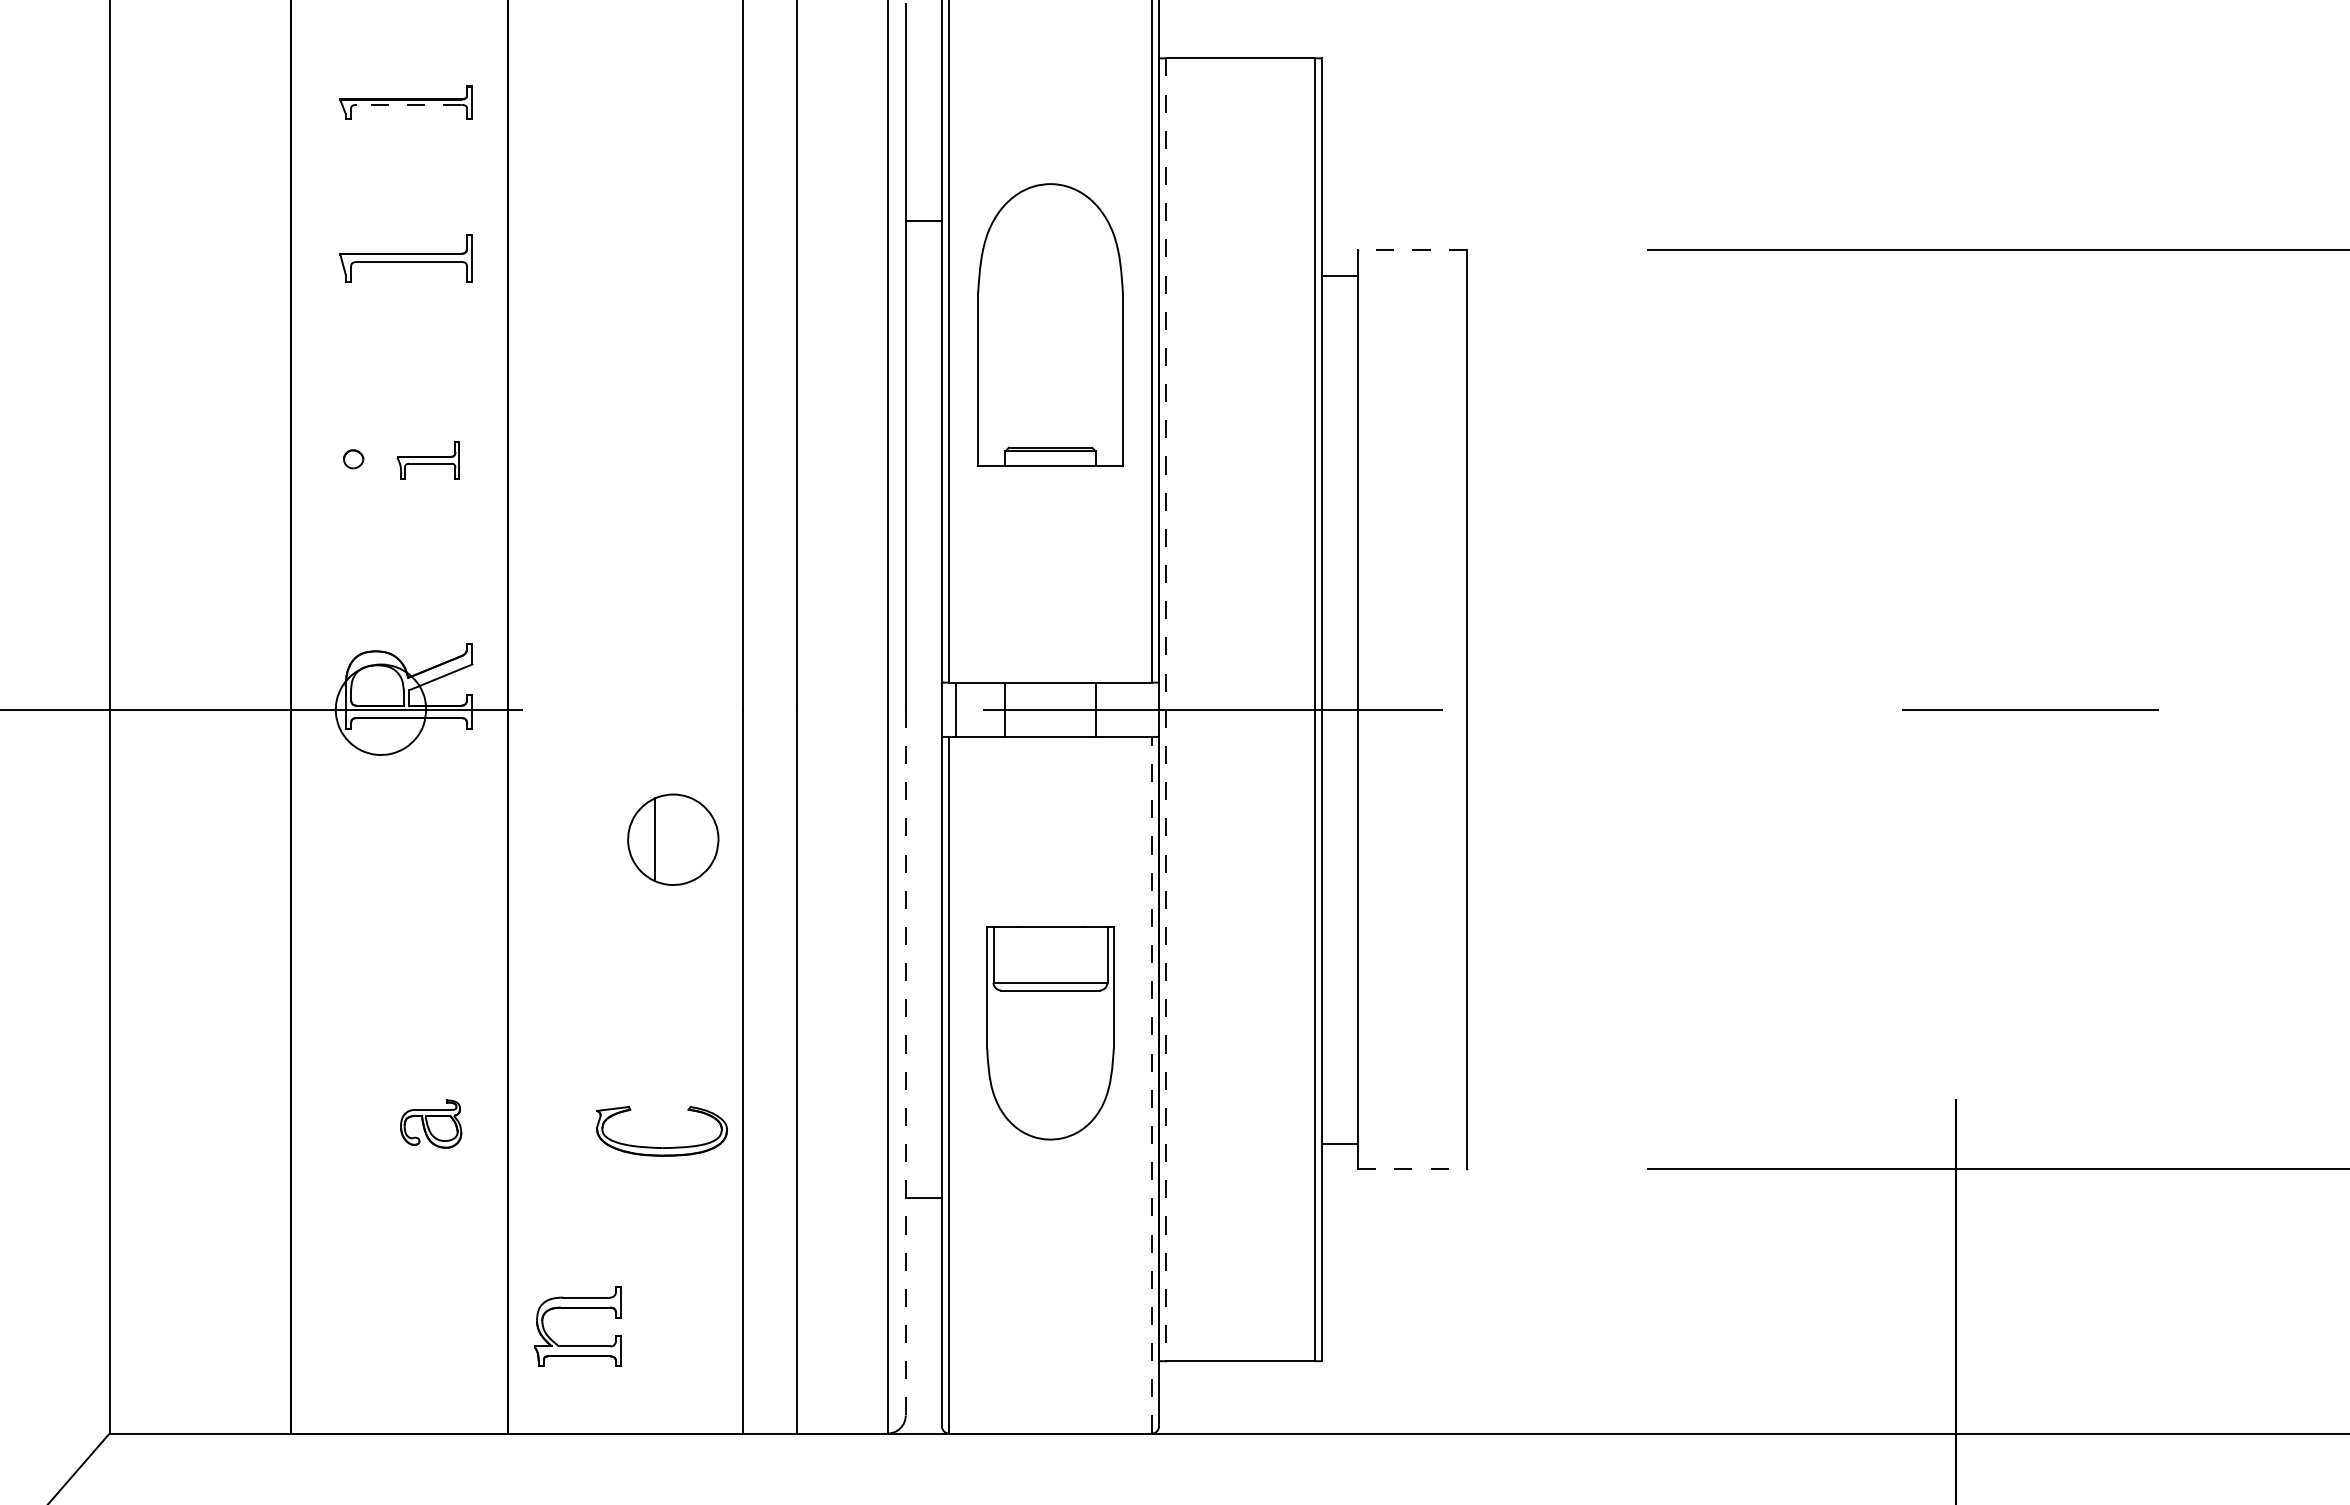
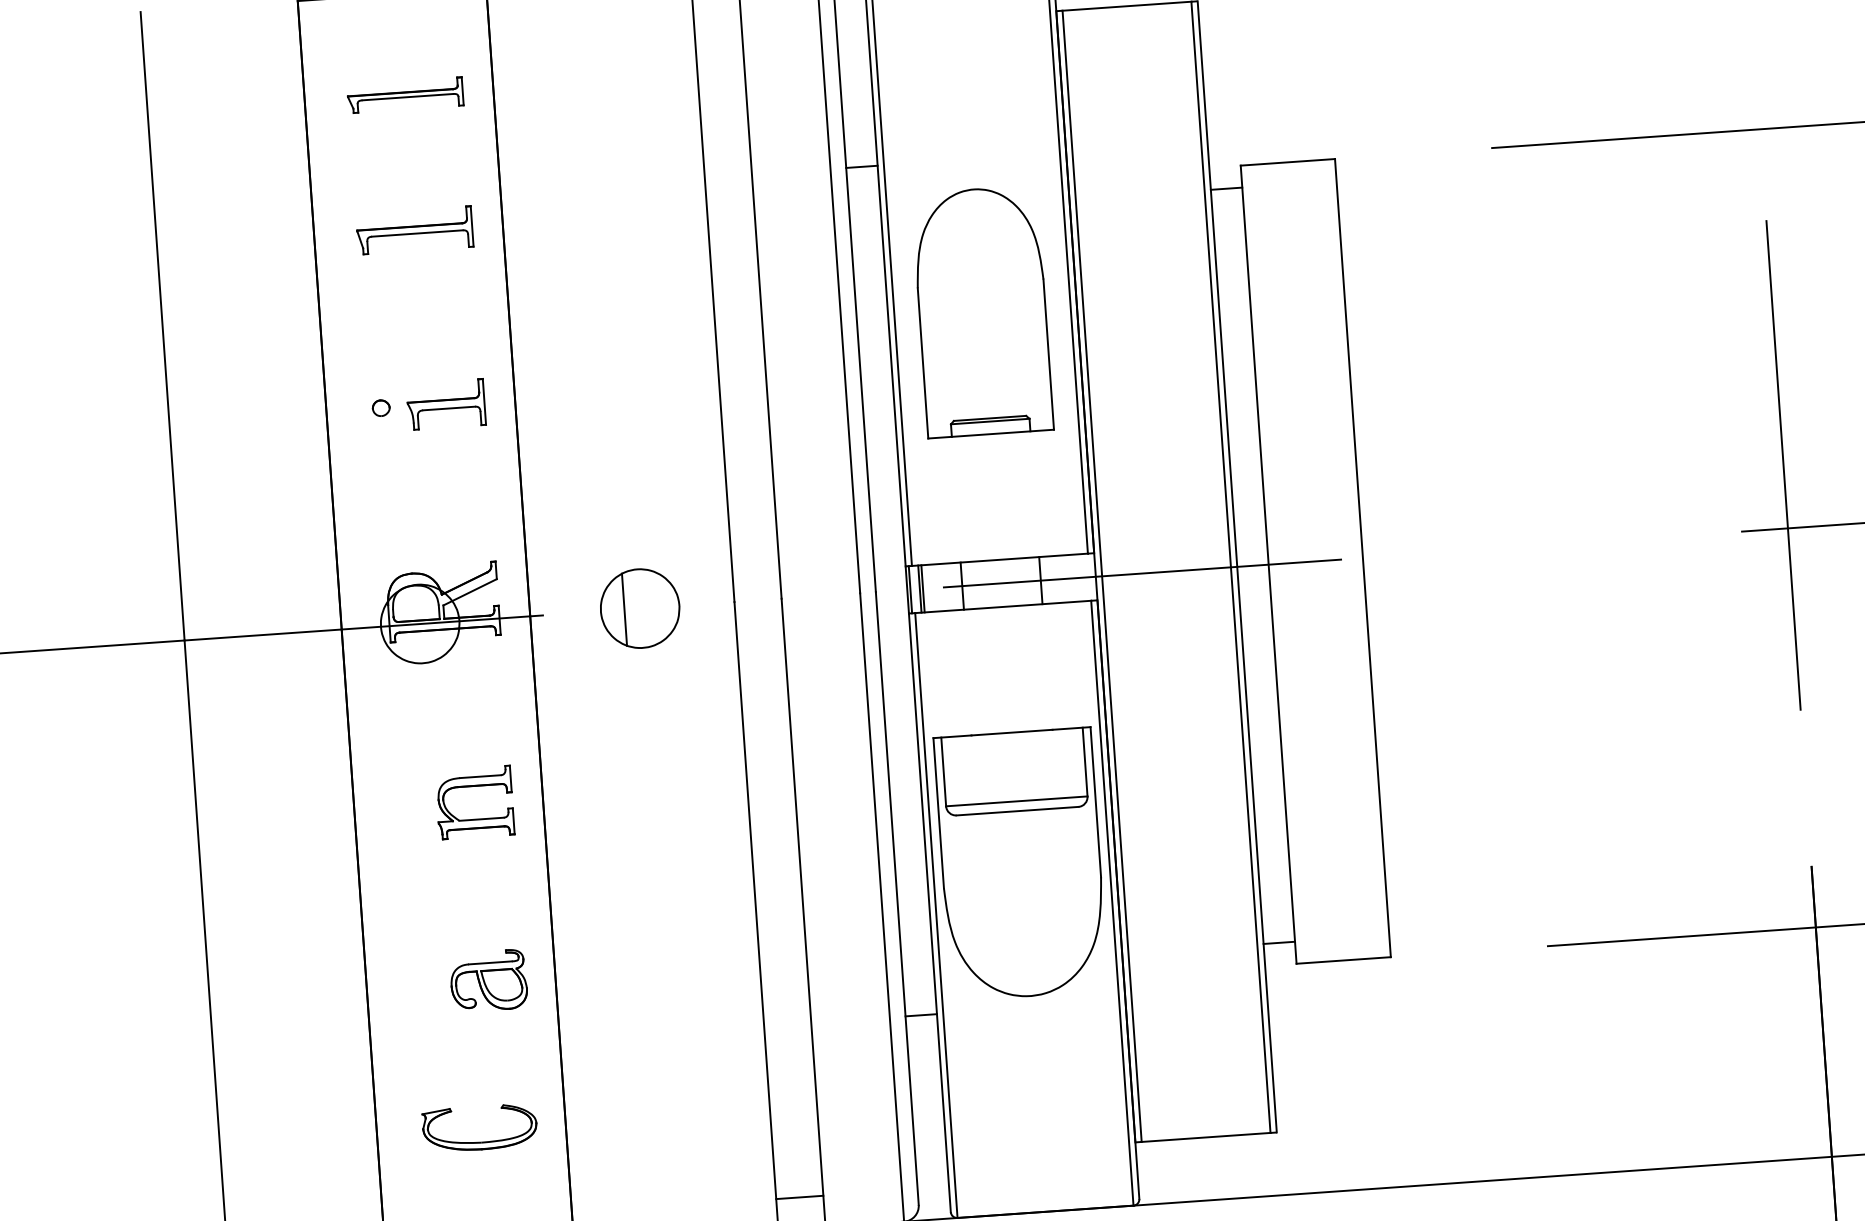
line: (408, 104) -> (407, 96), dashed -> solid
line: (1411, 250) -> (1287, 162), dashed -> solid
part: (1050, 324) -> (982, 311), moved
part: (427, 460) -> (445, 404), size x1.43
line: (1956, 636) -> (1783, 464), added
line: (945, 709) -> (910, 589), added
line: (960, 709) -> (923, 588), added
line: (1166, 710) -> (1102, 576), dashed -> solid
part: (673, 839) -> (640, 608), moved
part: (1050, 1033) -> (1021, 864), size x1.43
line: (905, 1062) -> (897, 898), dashed -> solid
line: (1151, 1084) -> (1111, 902), dashed -> solid
part: (431, 1123) -> (489, 980), size x1.43
part: (661, 1147) -> (480, 1142), moved
line: (1412, 1169) -> (1343, 960), dashed -> solid
part: (577, 1308) -> (473, 786), moved
line: (769, 1397) -> (799, 1197), added

